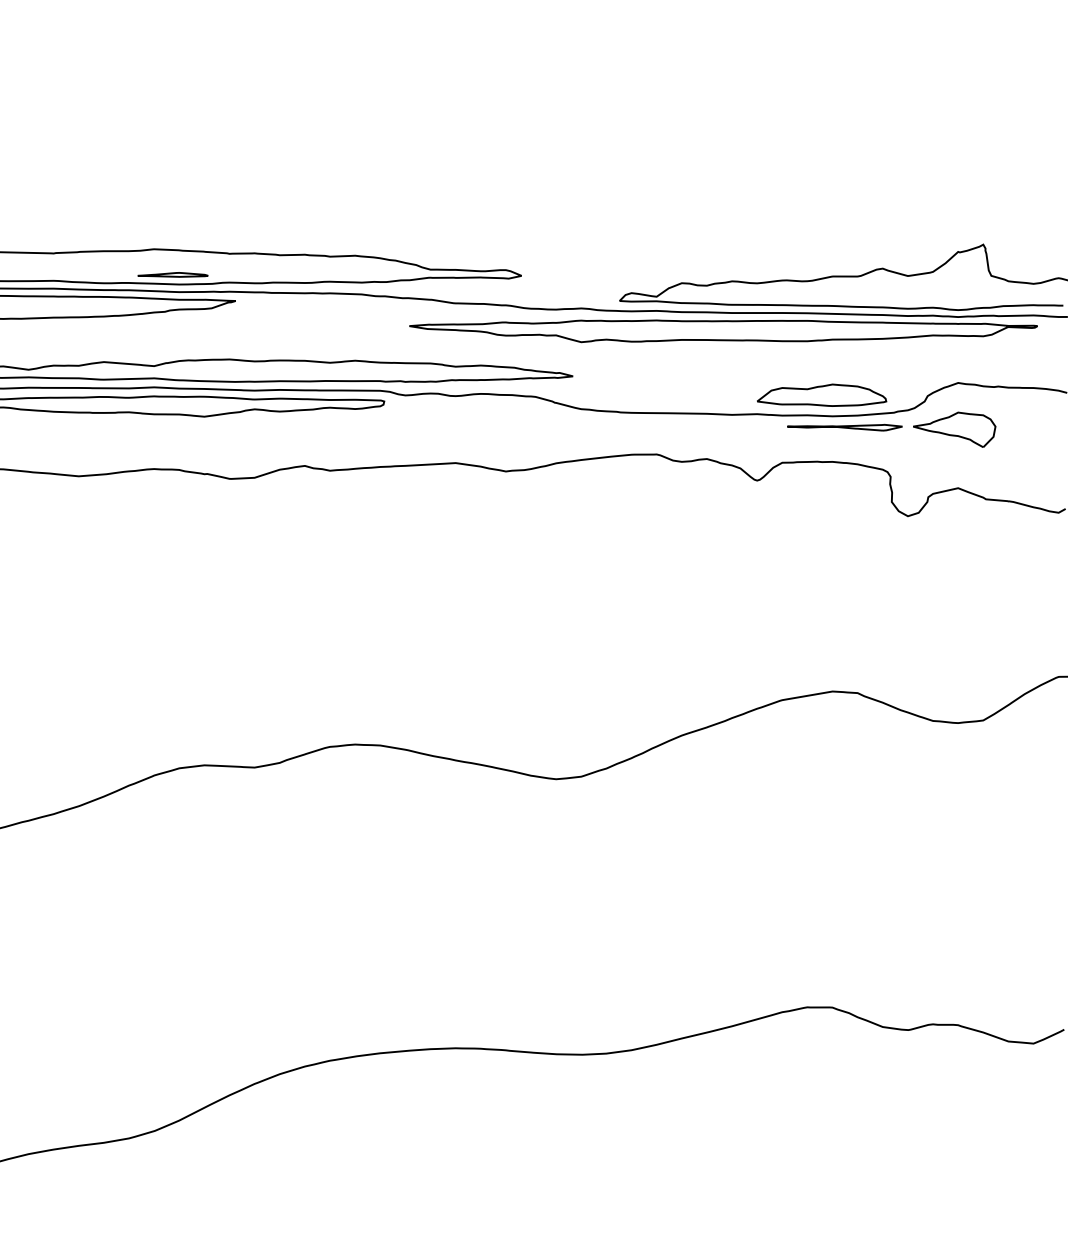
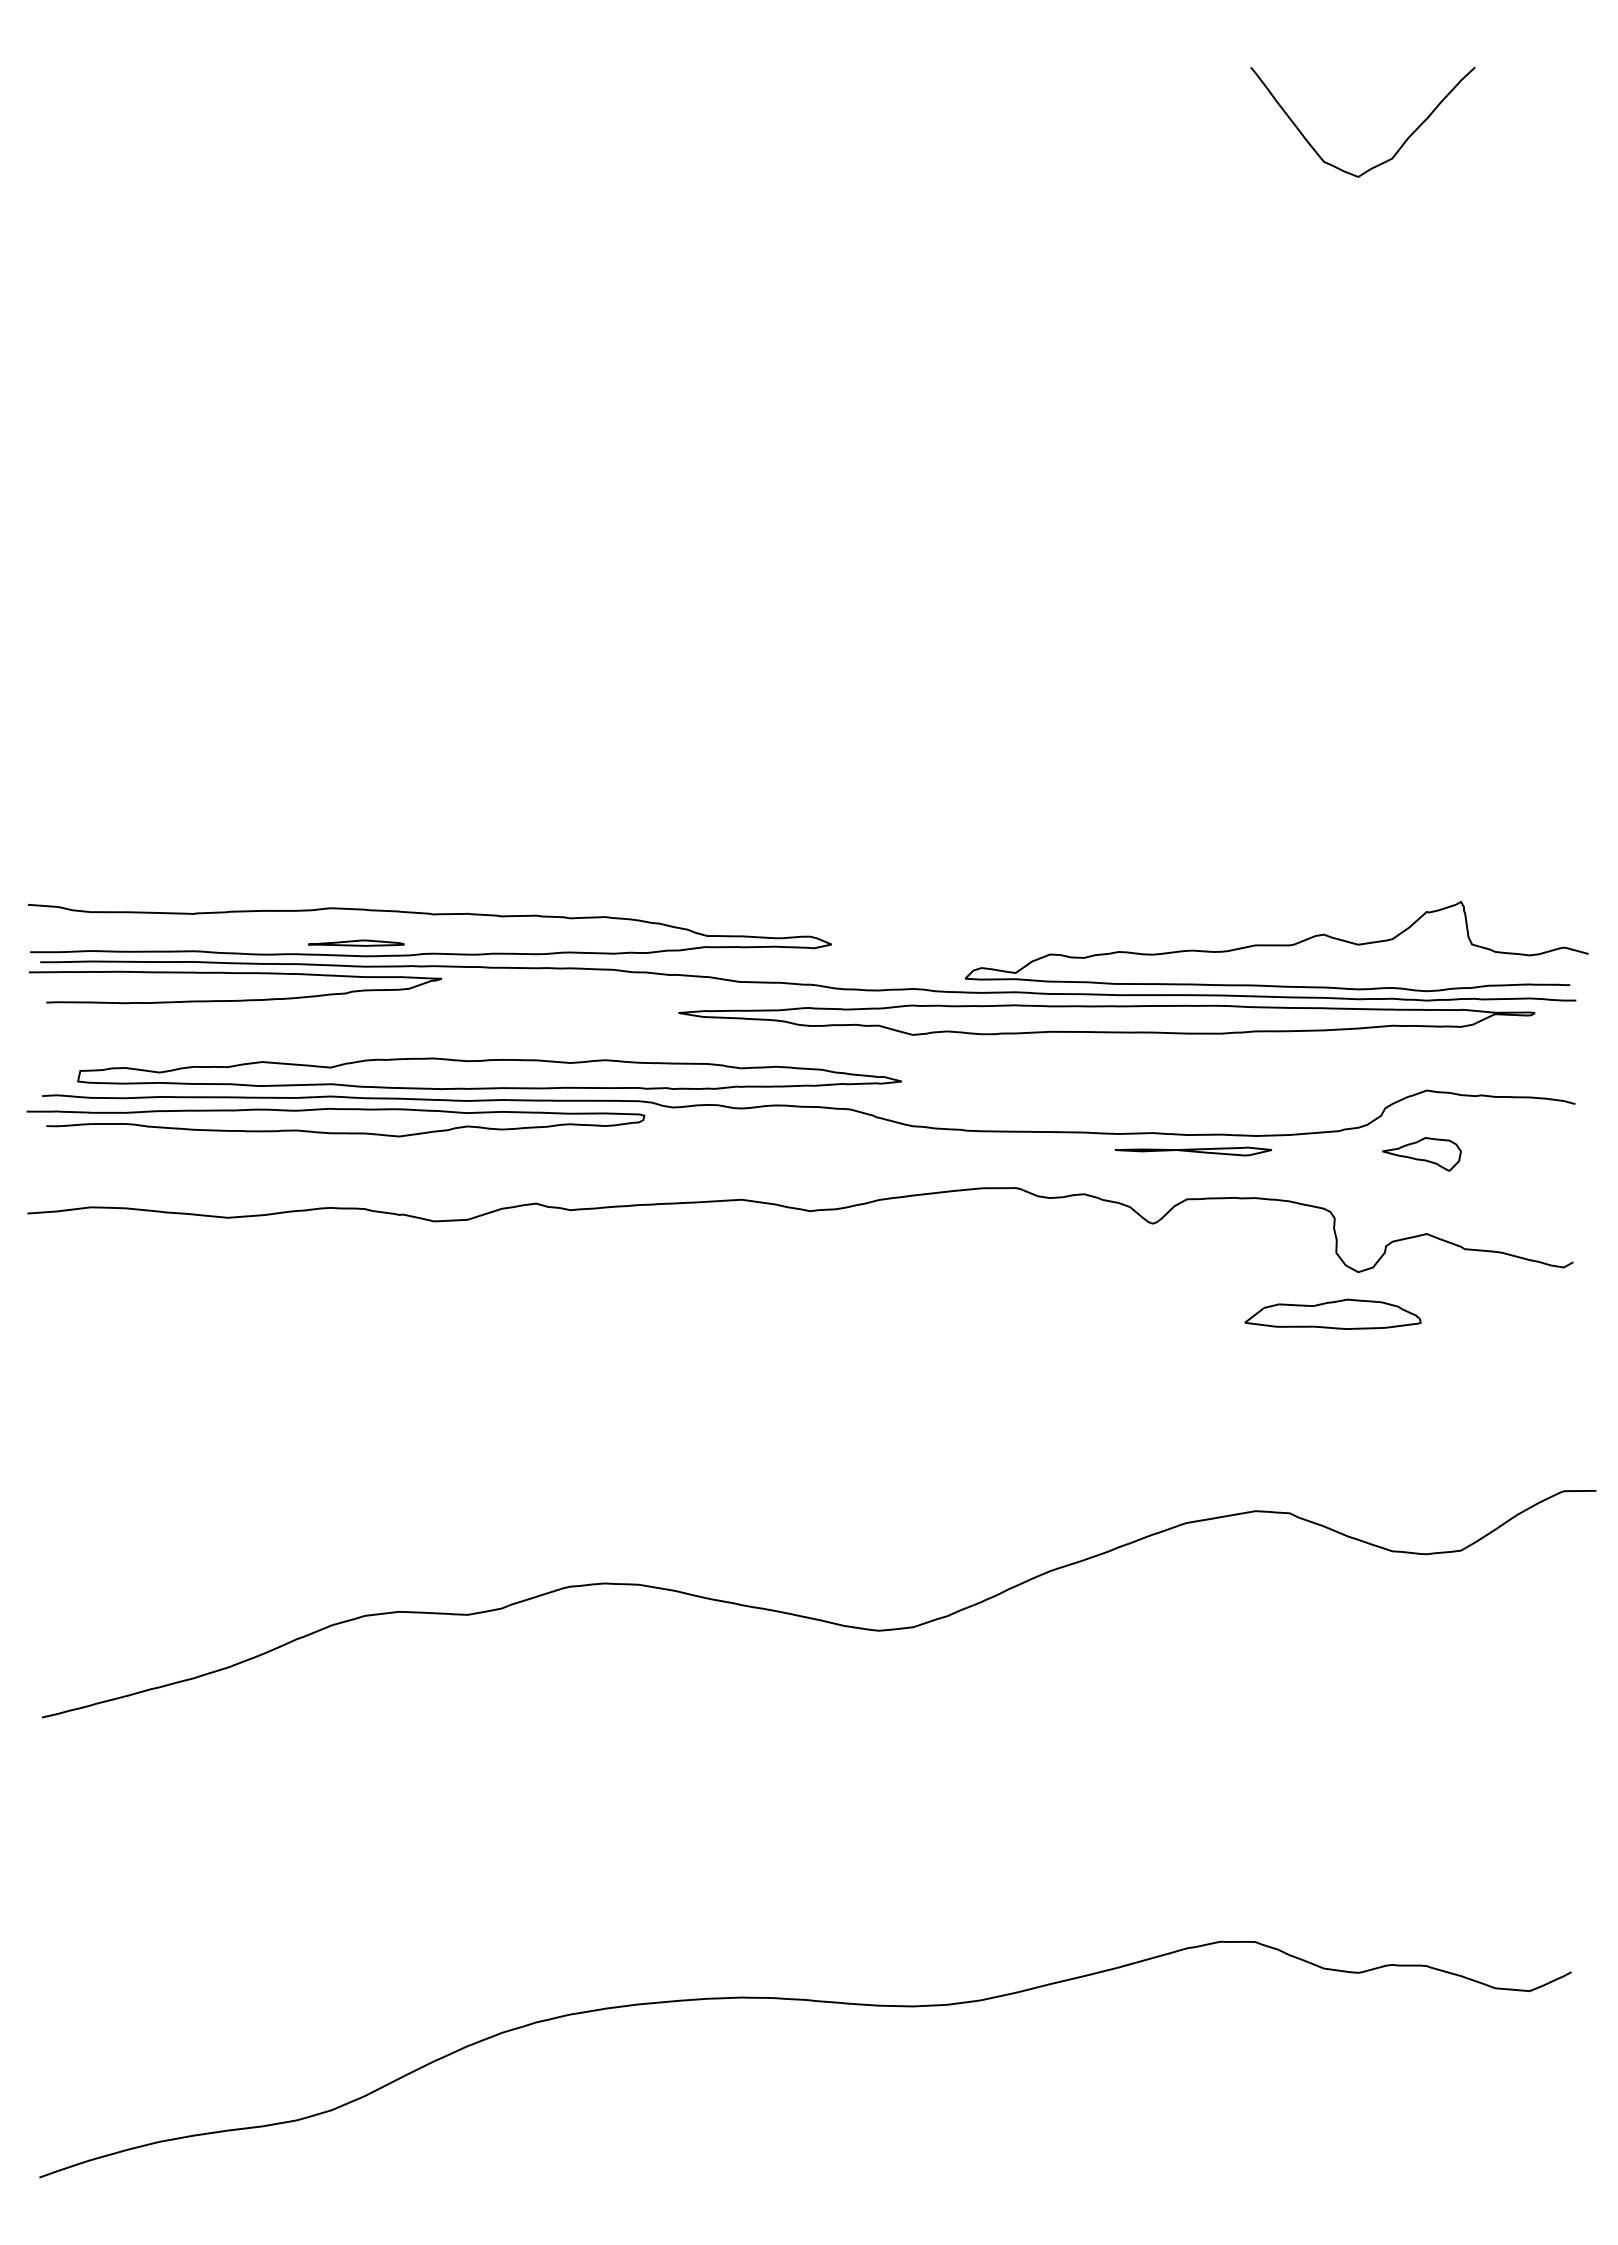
part: (821, 394) -> (1332, 1313), moved
part: (845, 427) -> (1193, 1151), moved
part: (954, 429) -> (1421, 1154), size x0.7

